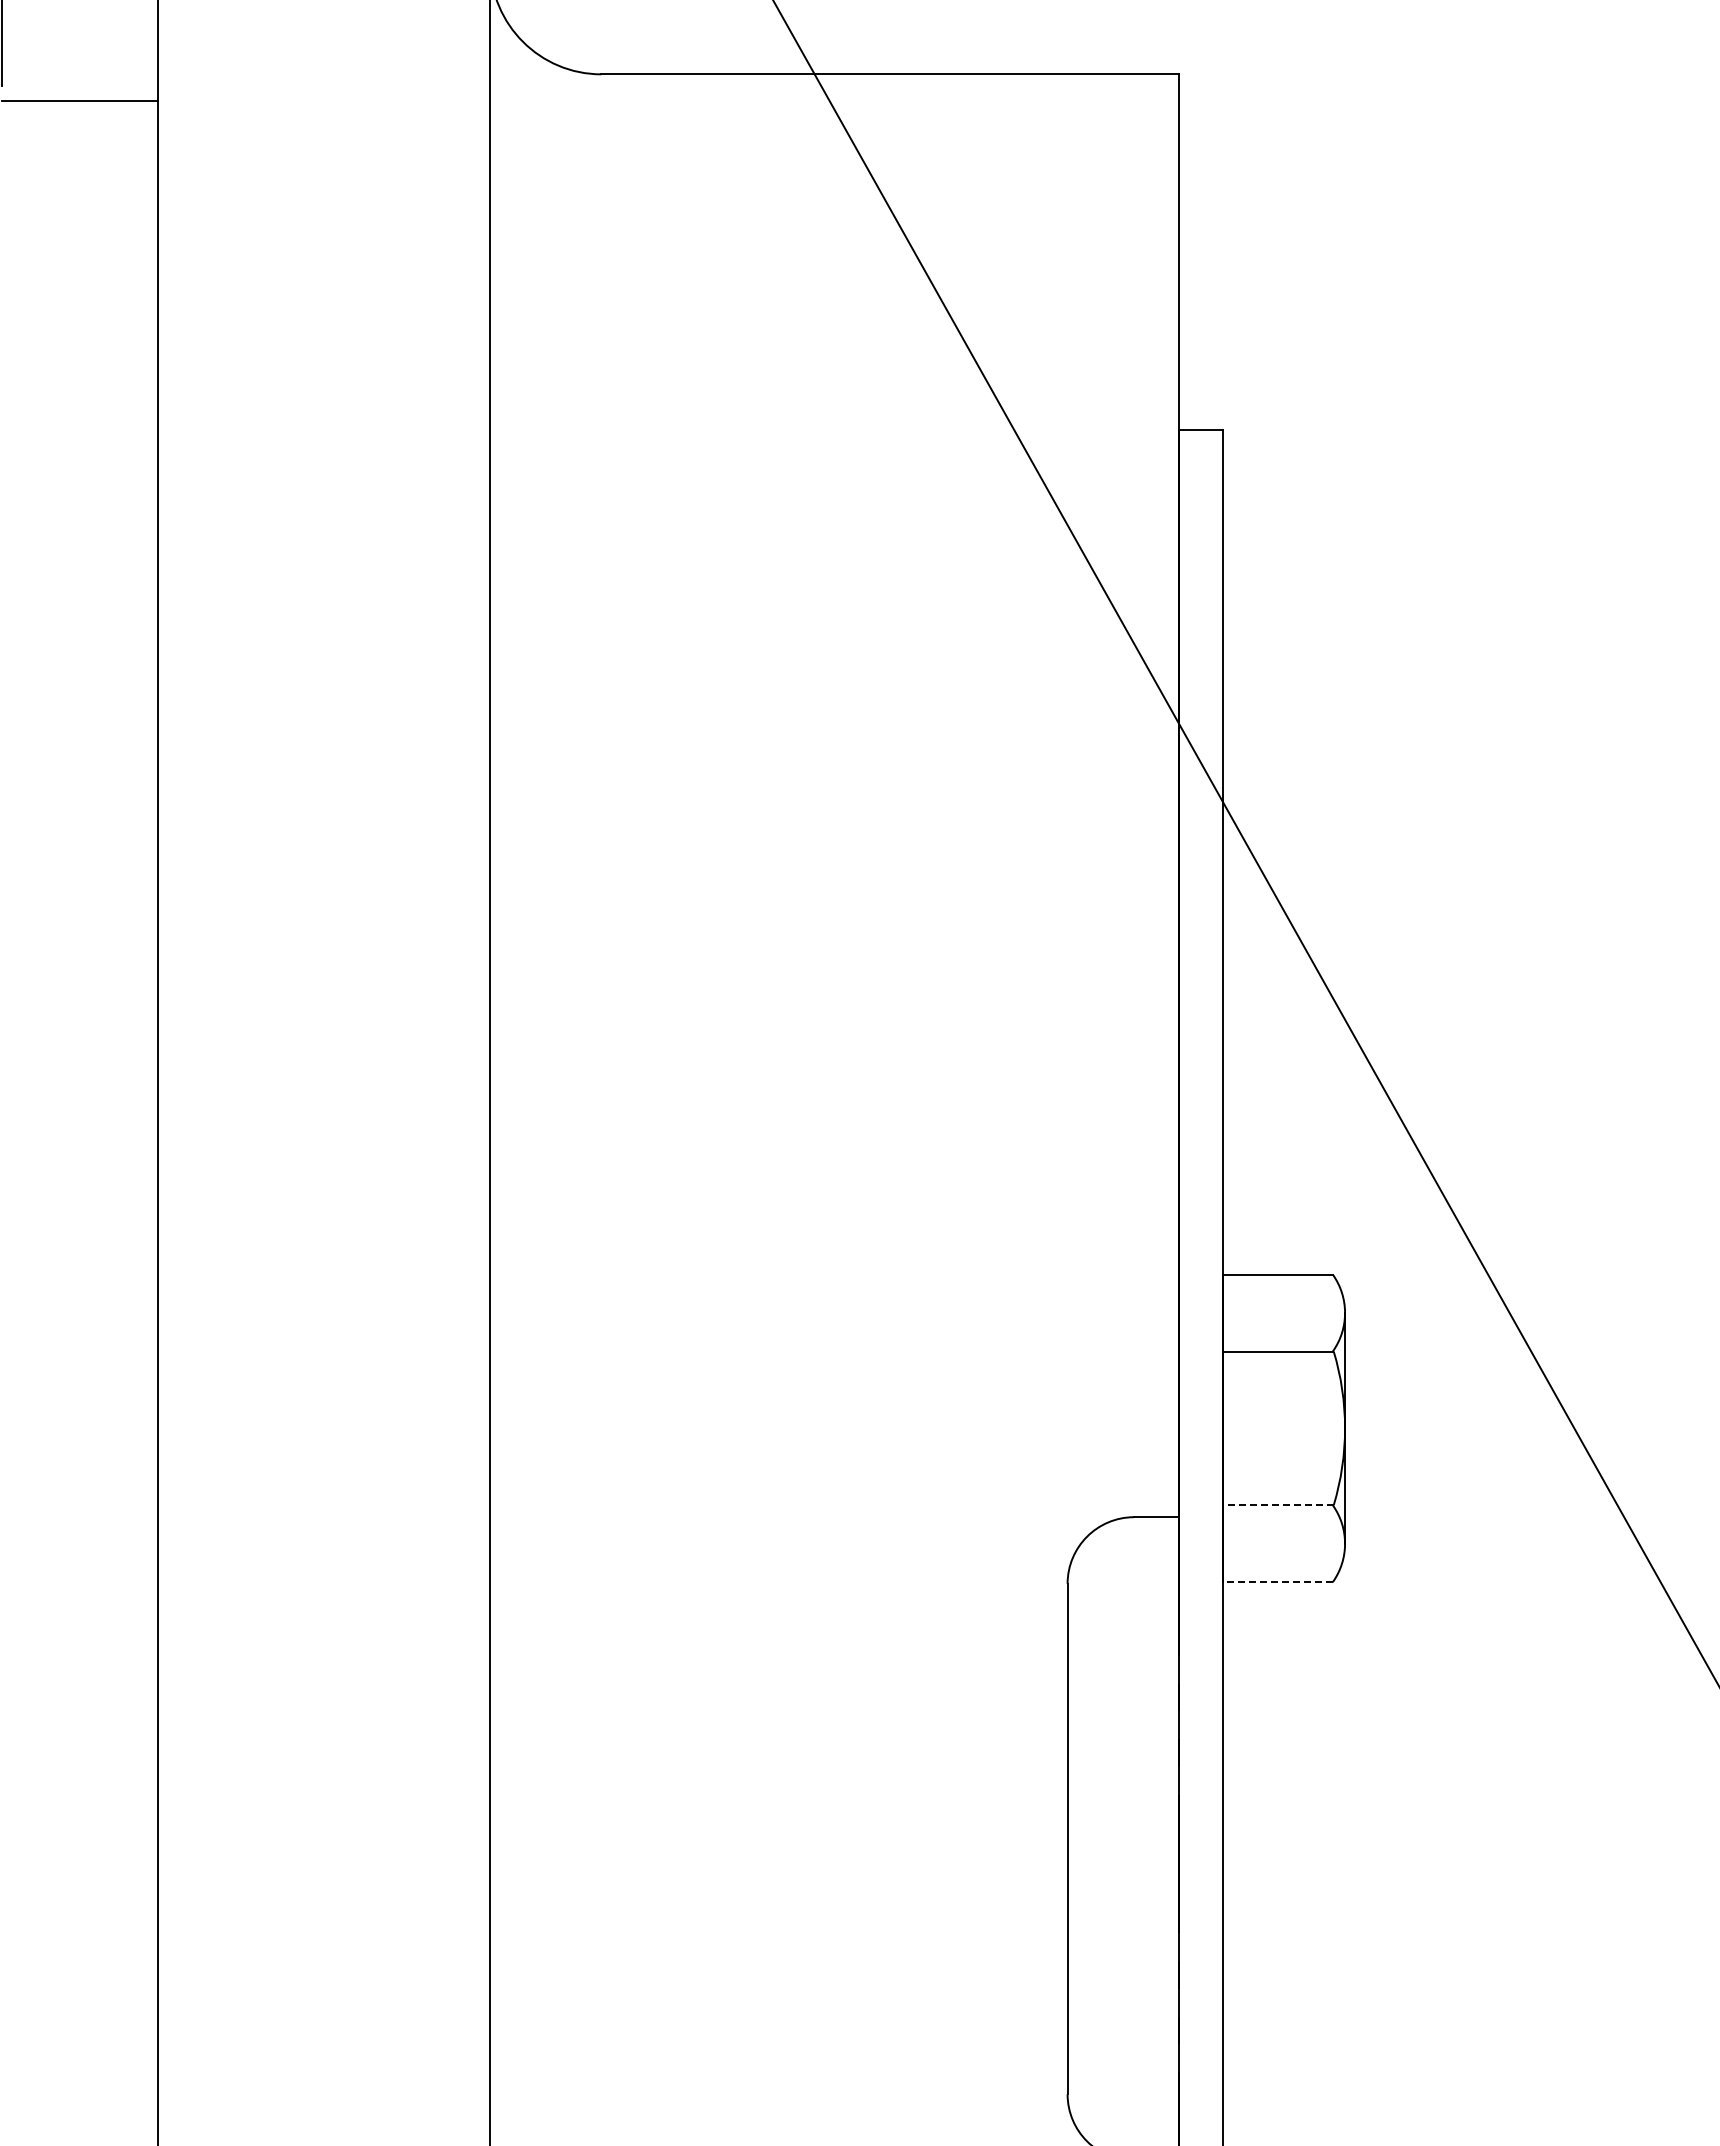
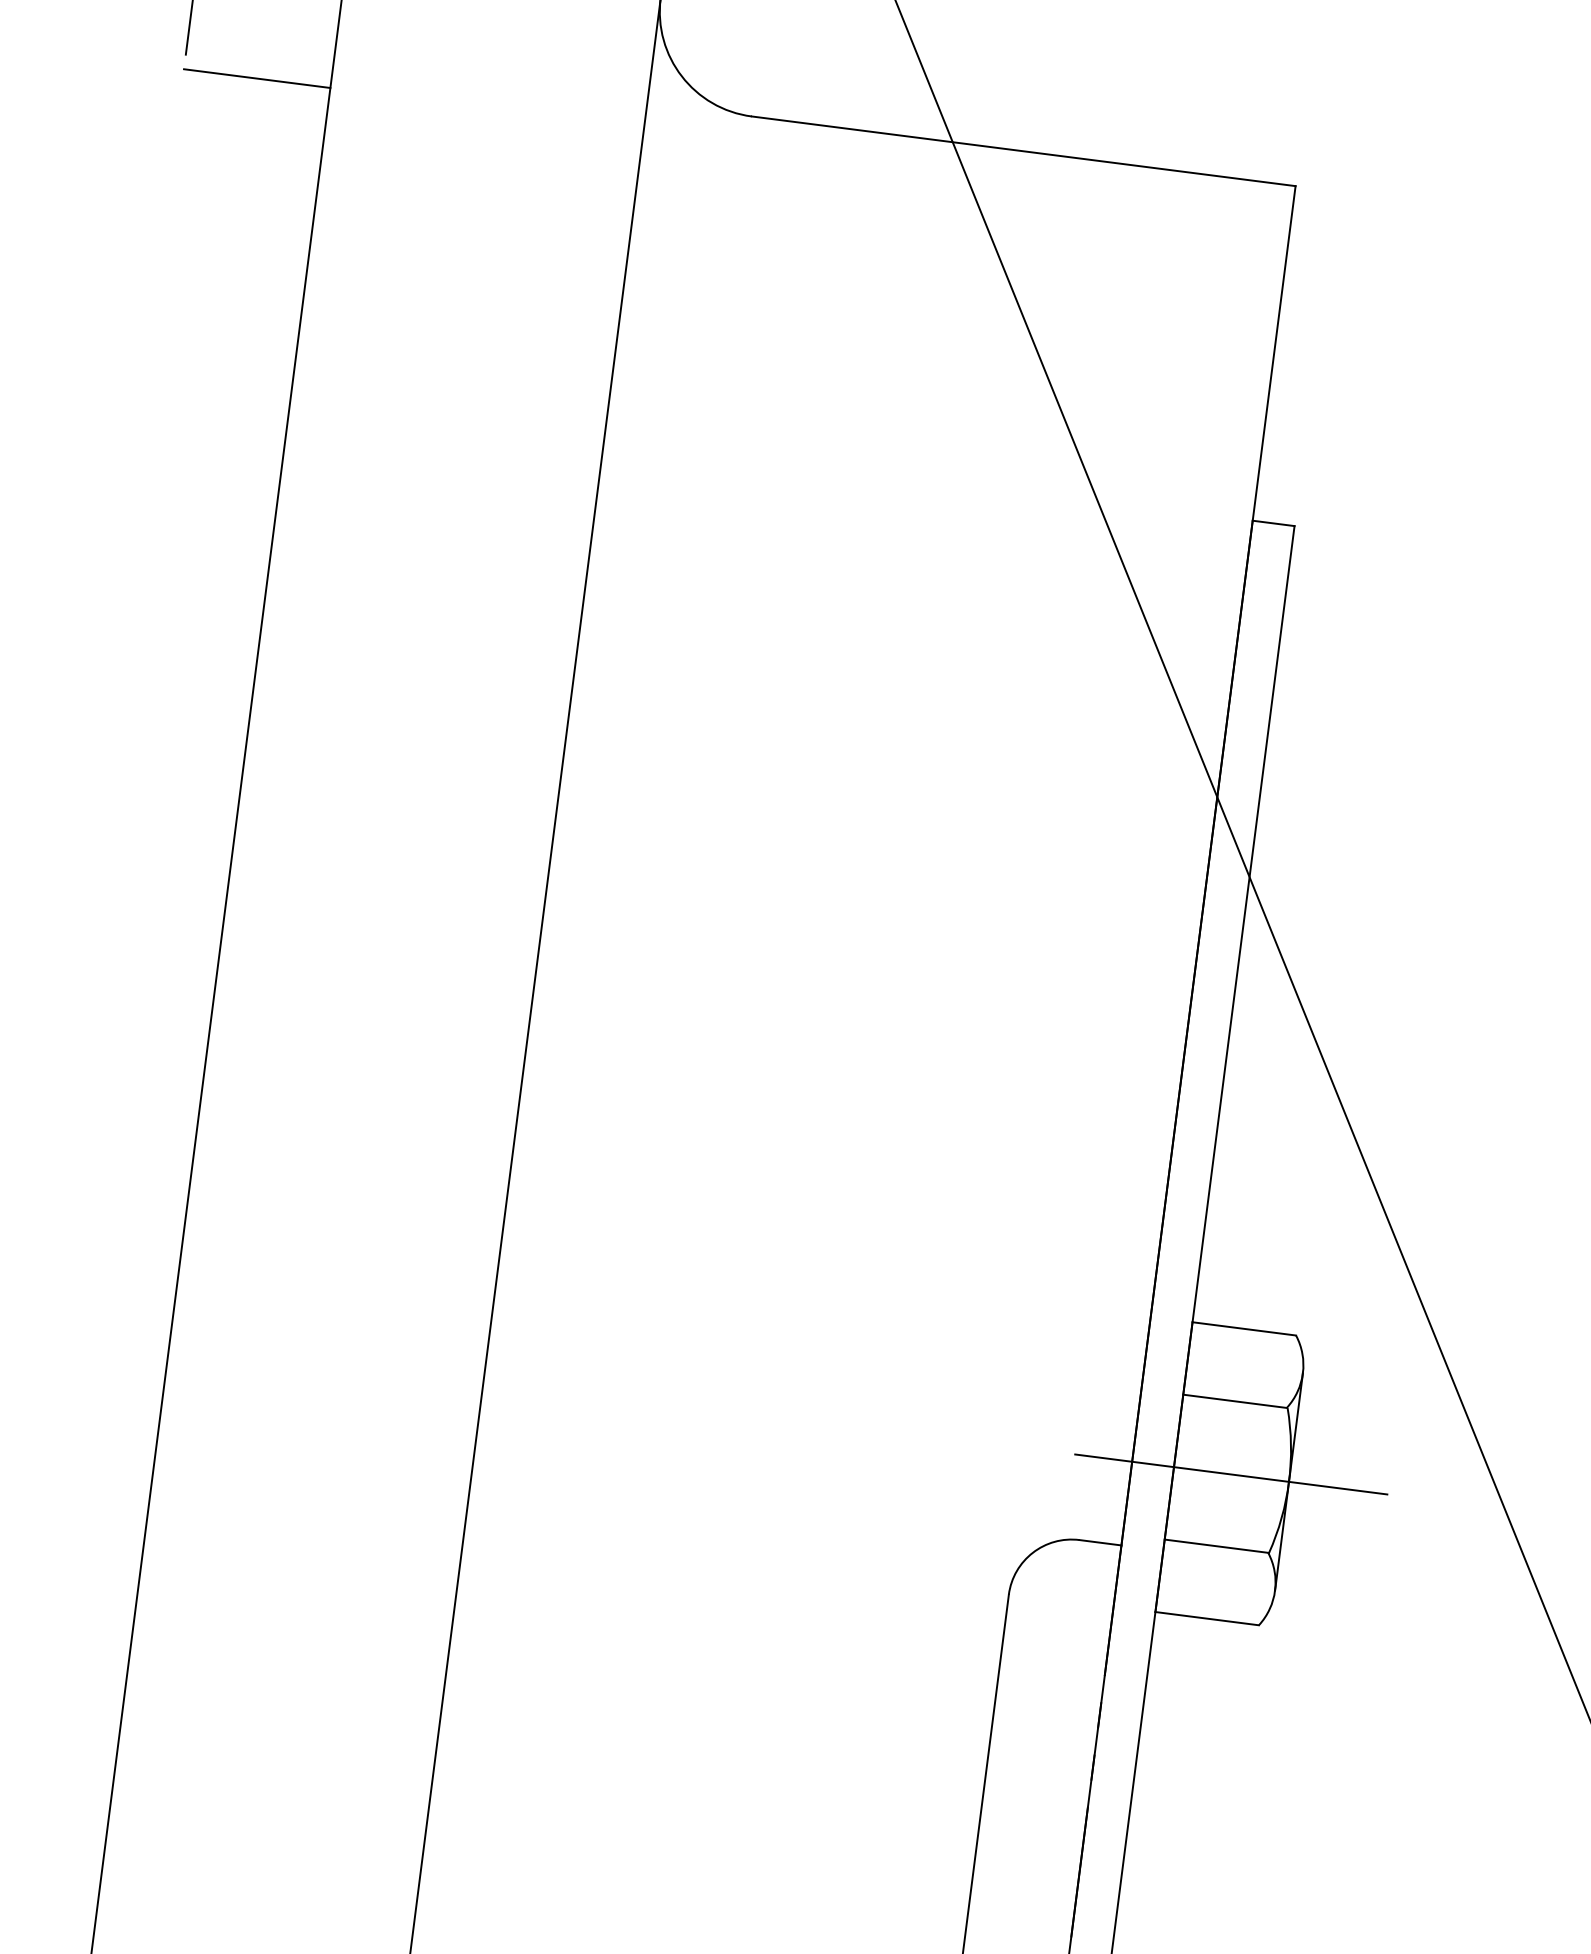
line: (1283, 1428) -> (1230, 1474), added
line: (1277, 1505) -> (1216, 1546), dashed -> solid
line: (1277, 1582) -> (1206, 1618), dashed -> solid

